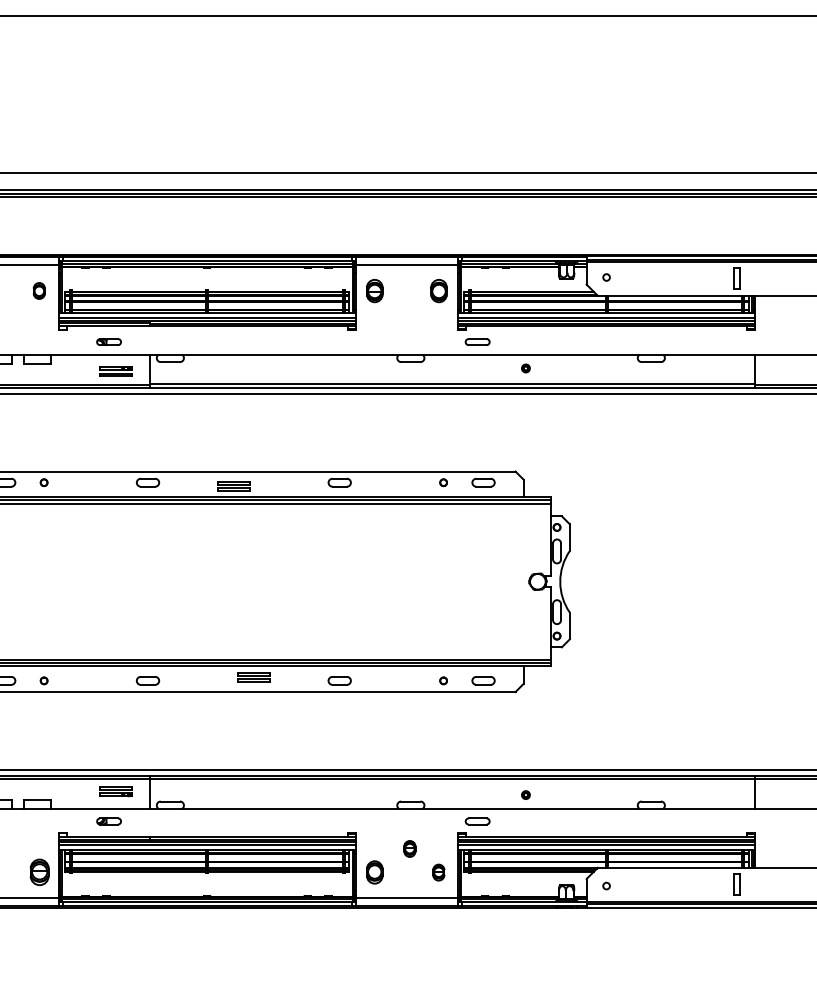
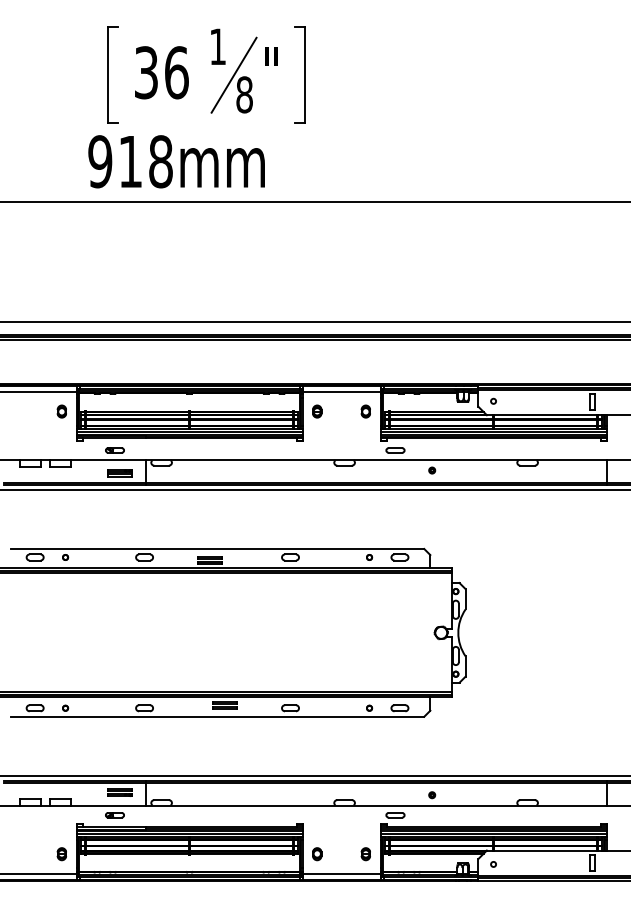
part: (375, 290) -> (317, 411), size x0.71
part: (438, 290) -> (365, 411), size x0.71
part: (409, 849) -> (343, 836), removed
part: (38, 873) -> (61, 854), size x0.62
part: (375, 873) -> (317, 854), size x0.71

